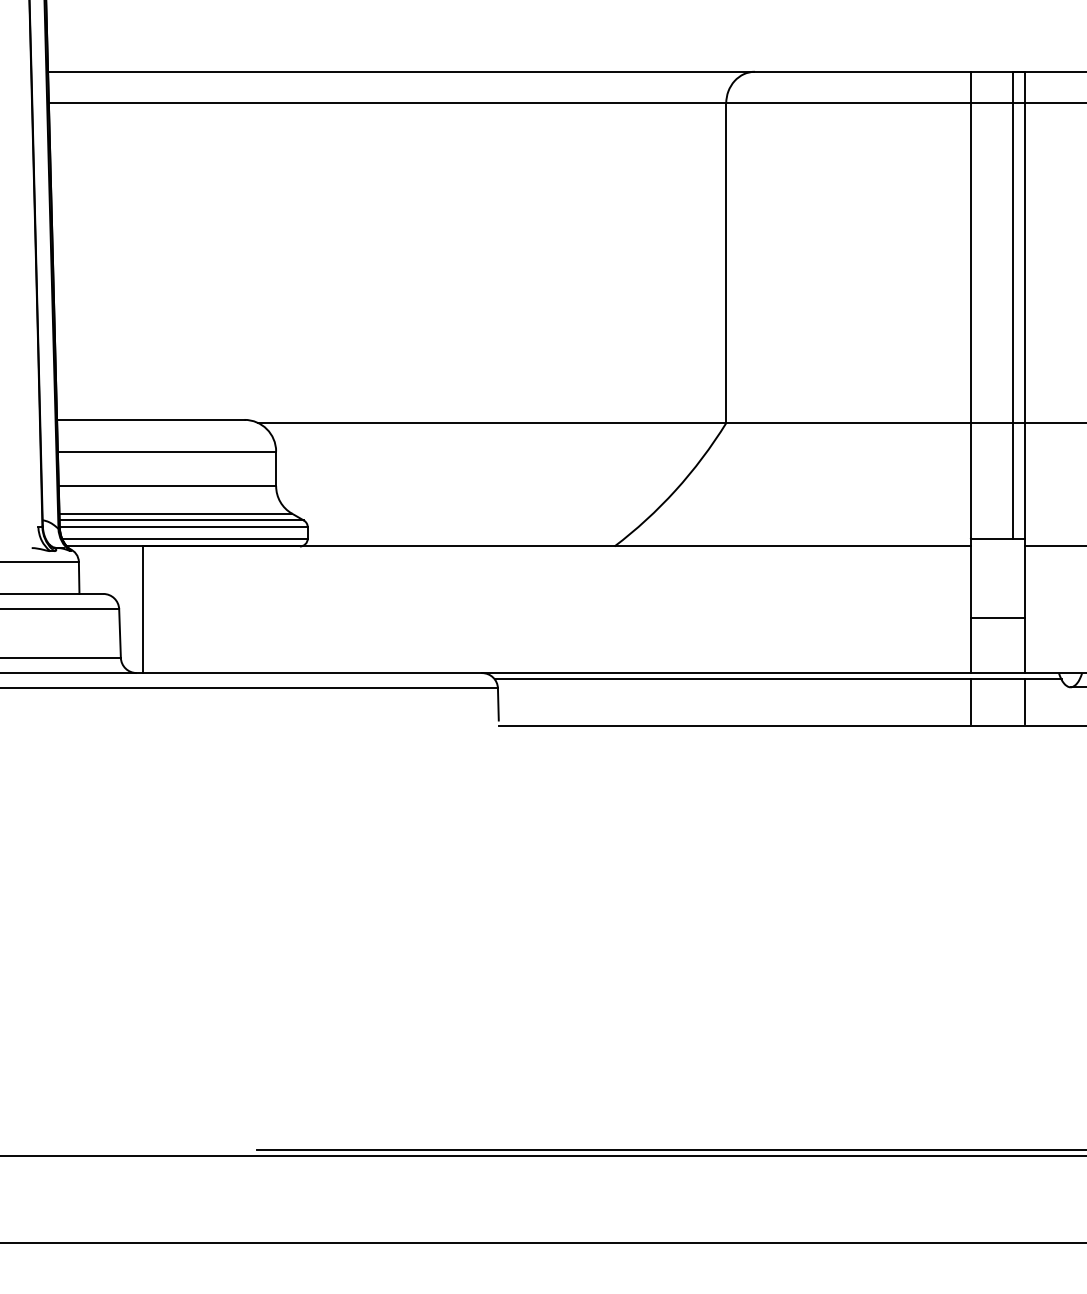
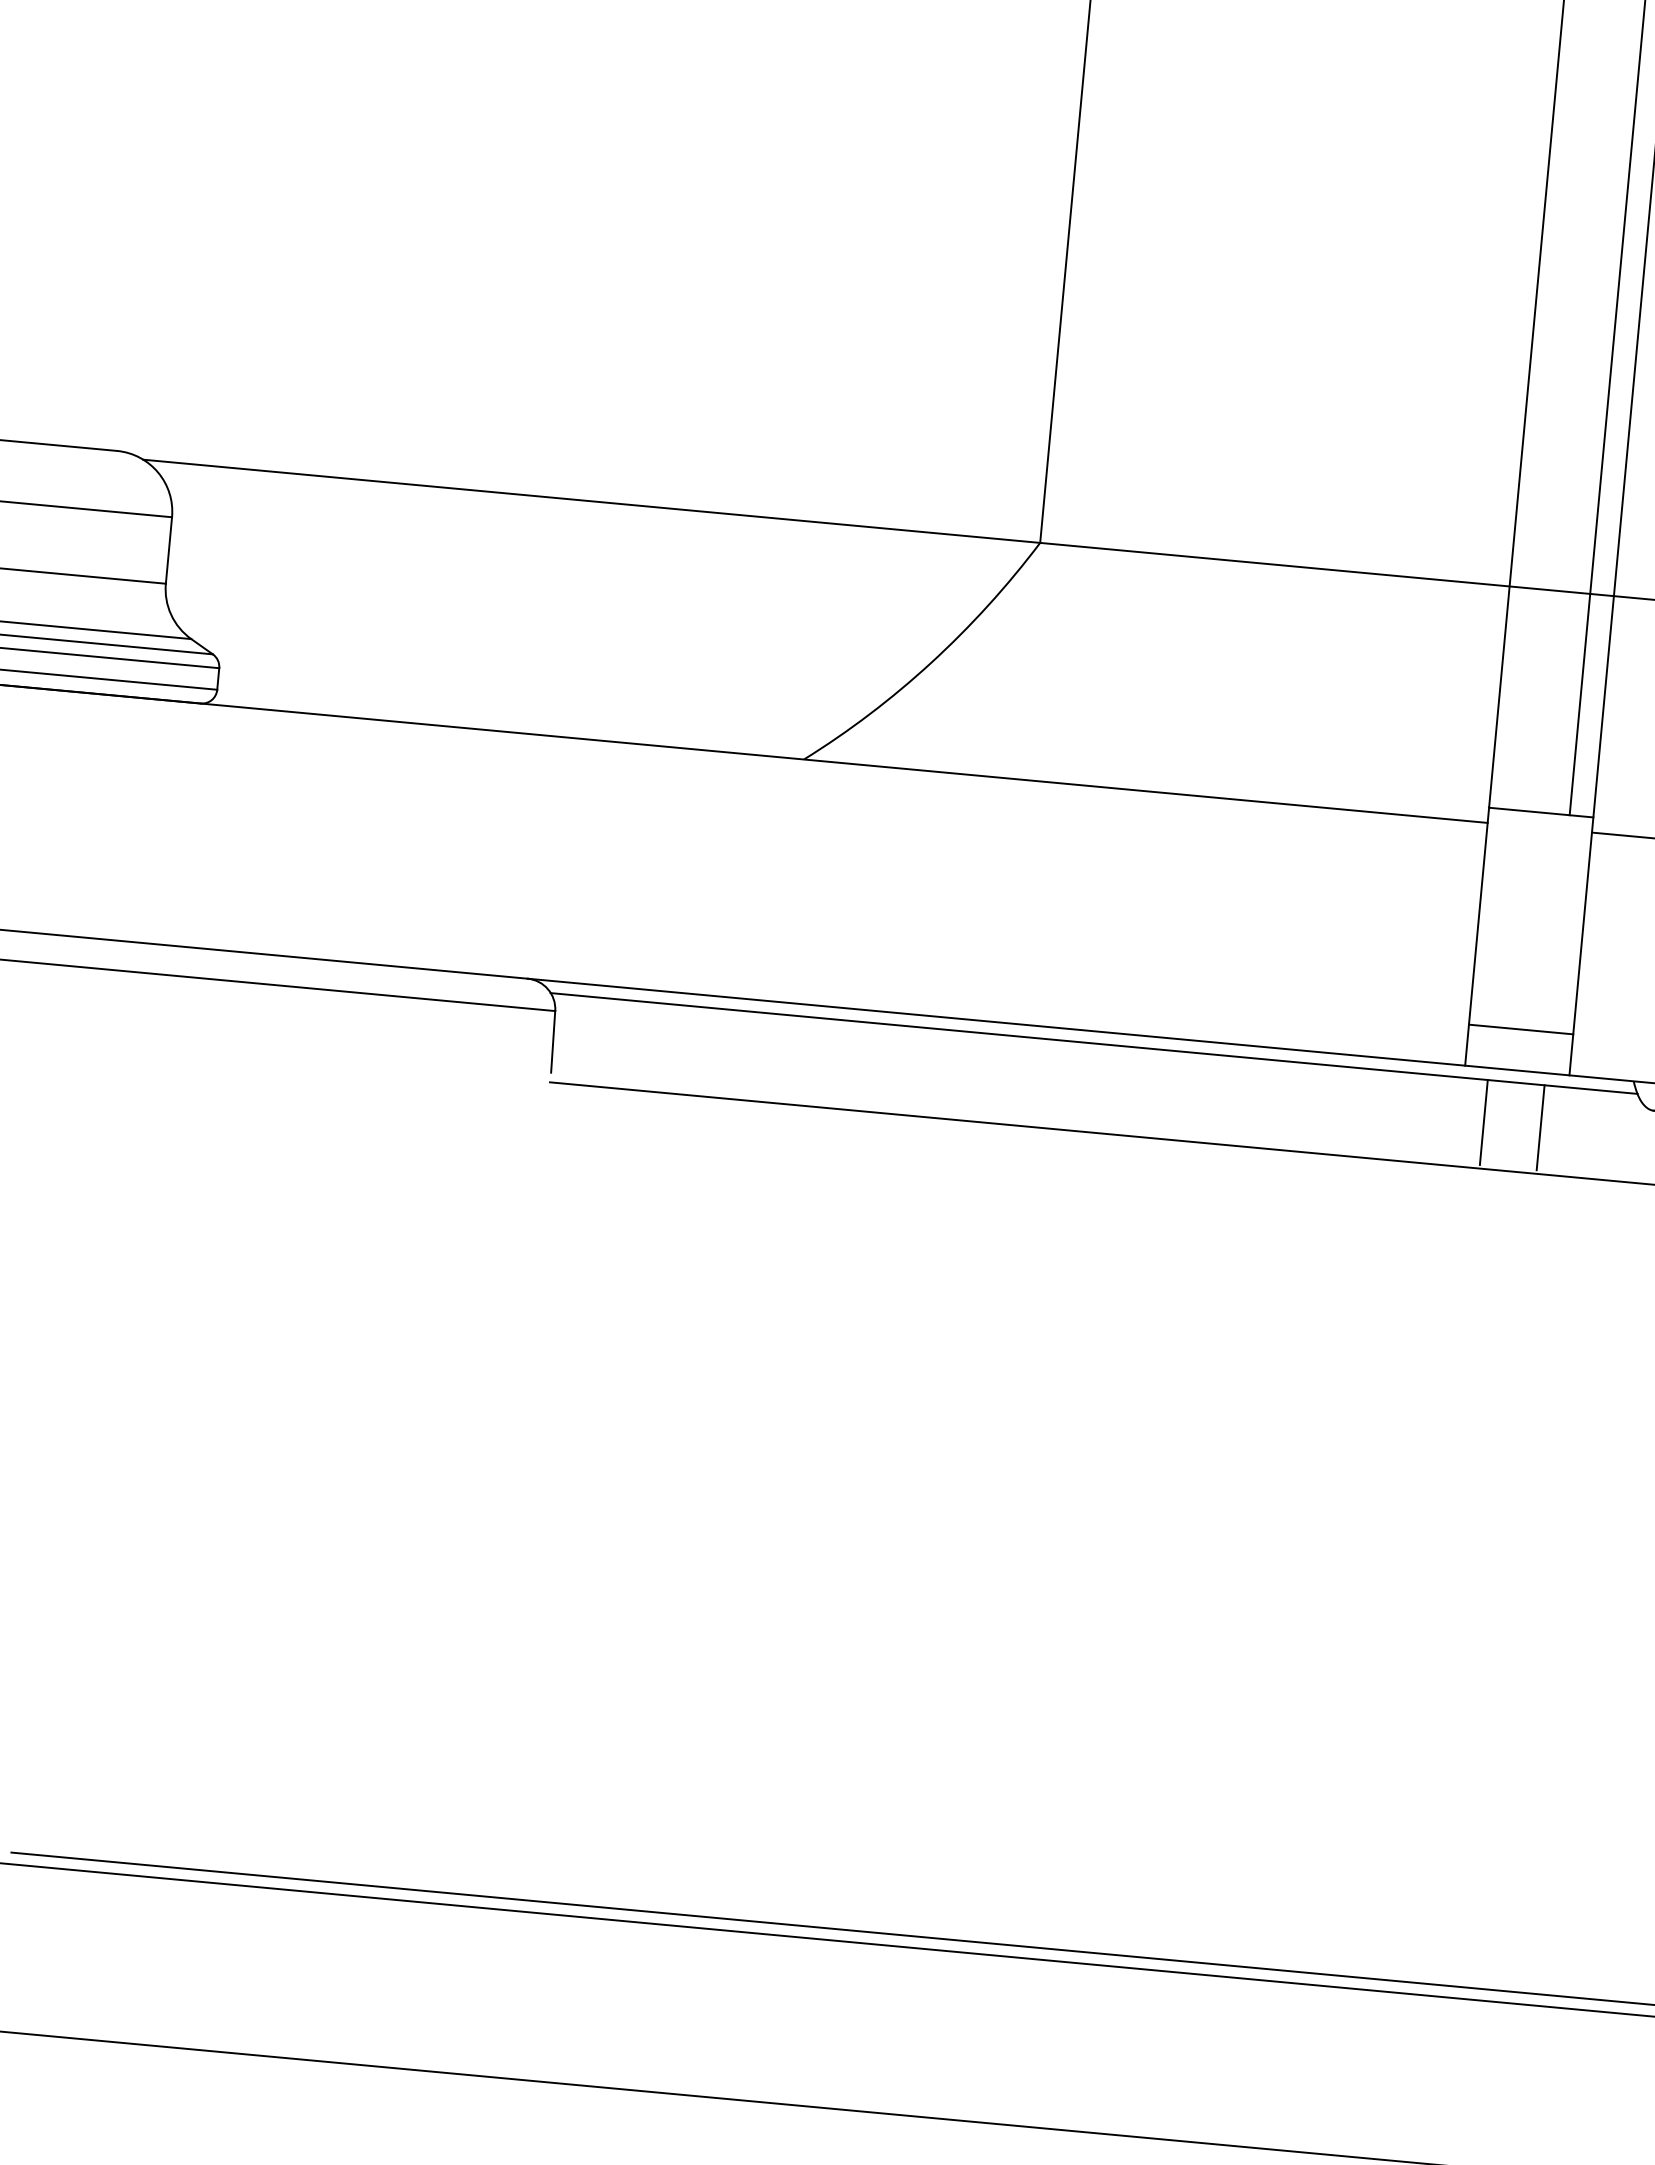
line: (998, 617) -> (1521, 1029), moved
line: (971, 701) -> (1541, 1127), moved
line: (1025, 701) -> (1484, 1122), moved

